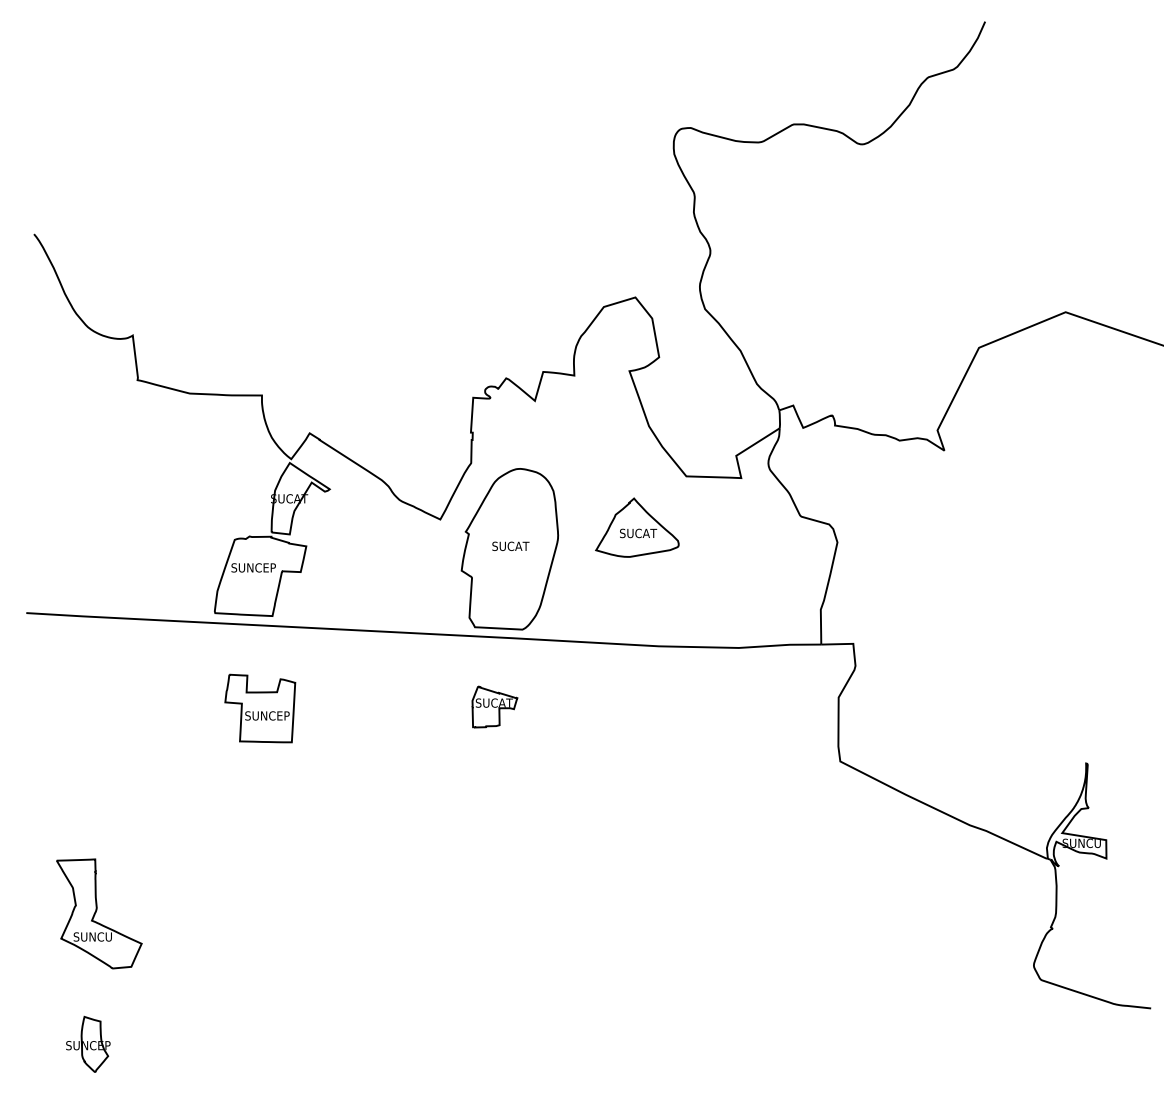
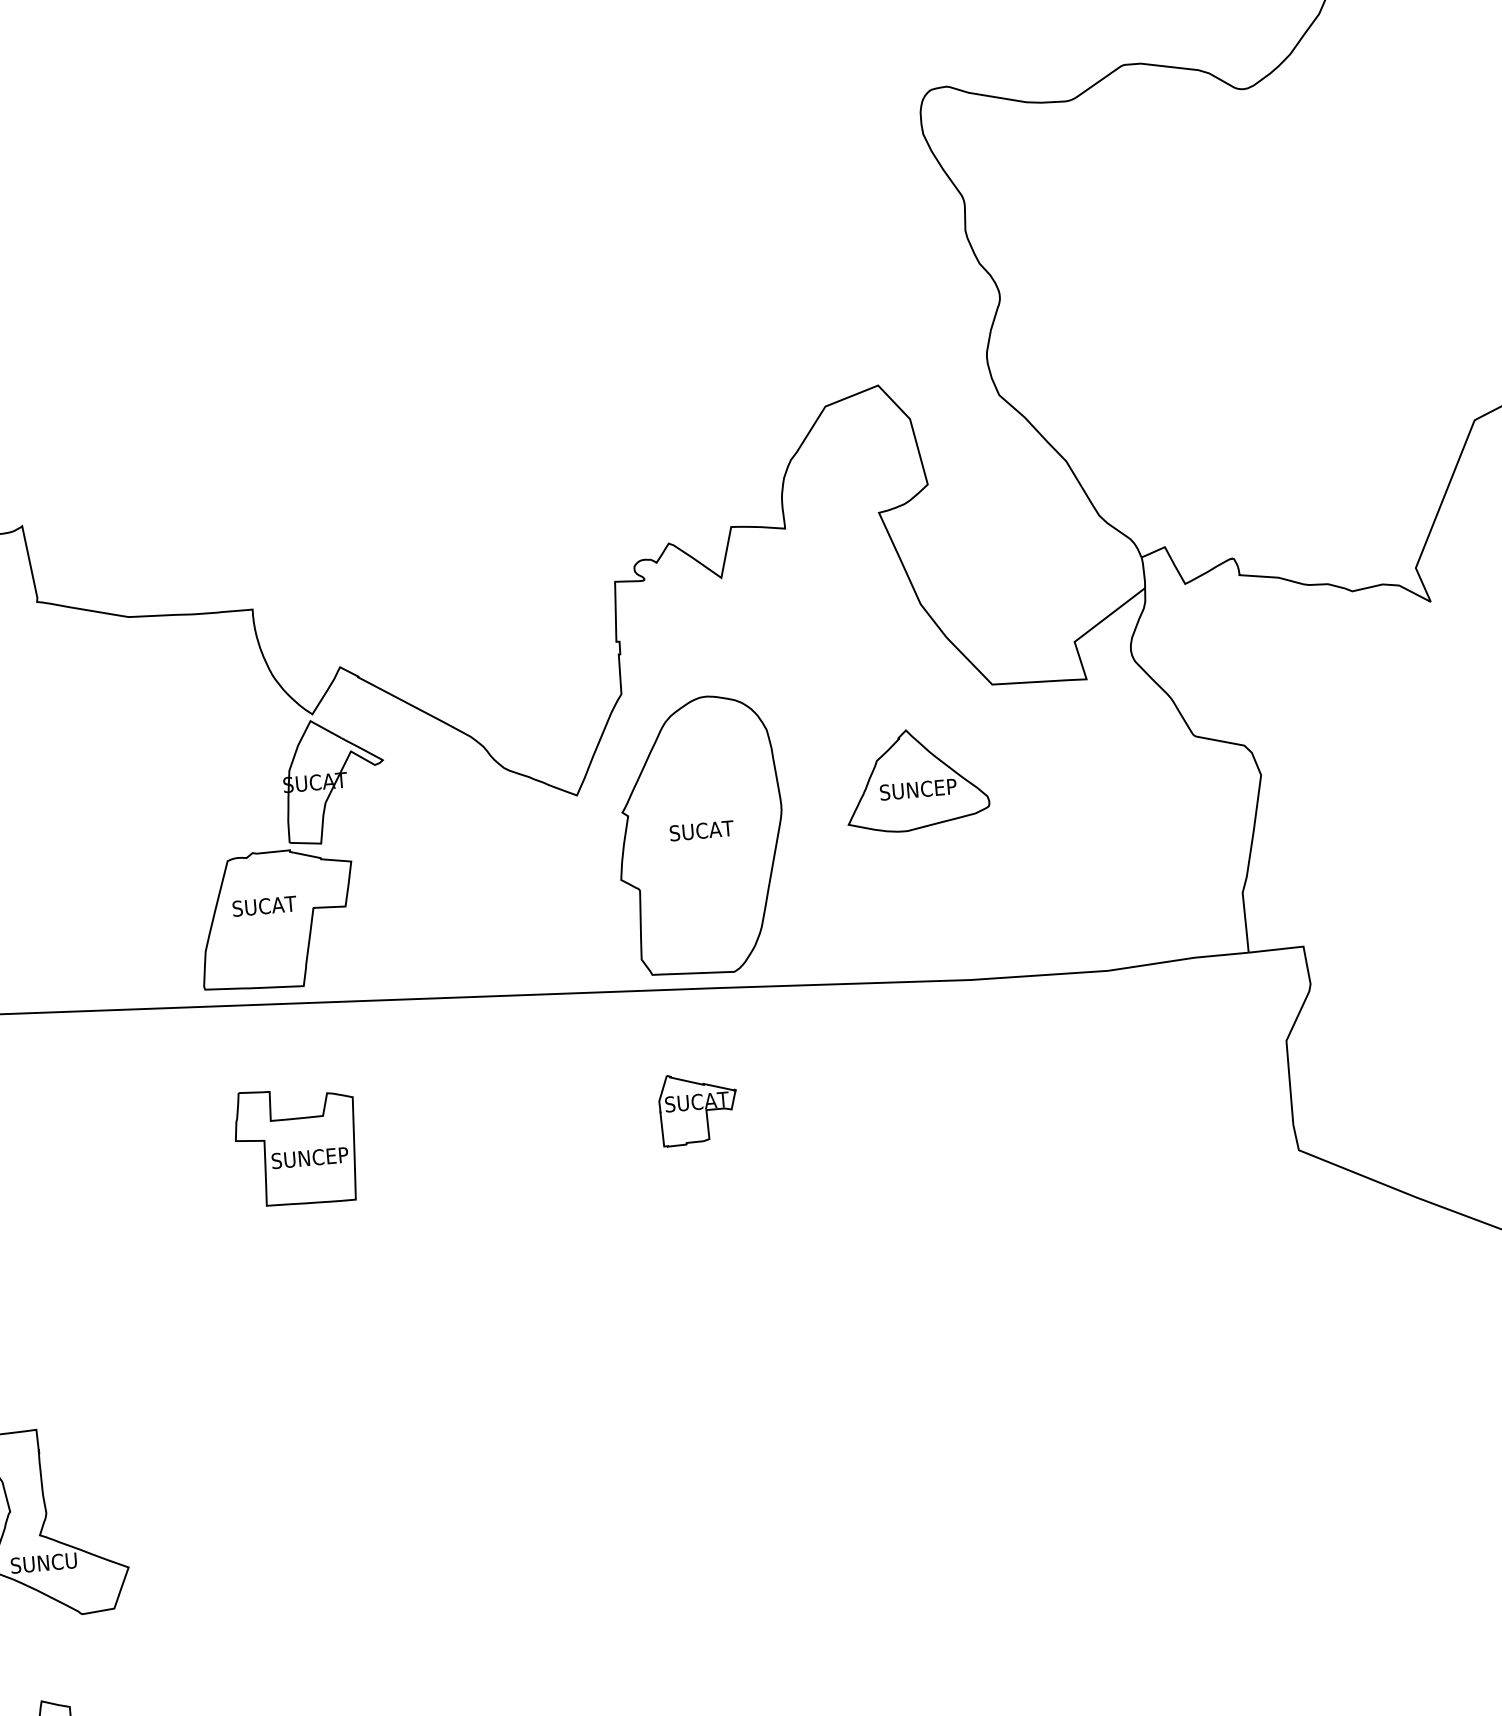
text: (638, 533) -> (918, 789), SUCAT -> SUNCEP
text: (253, 567) -> (263, 905), SUNCEP -> SUCAT

